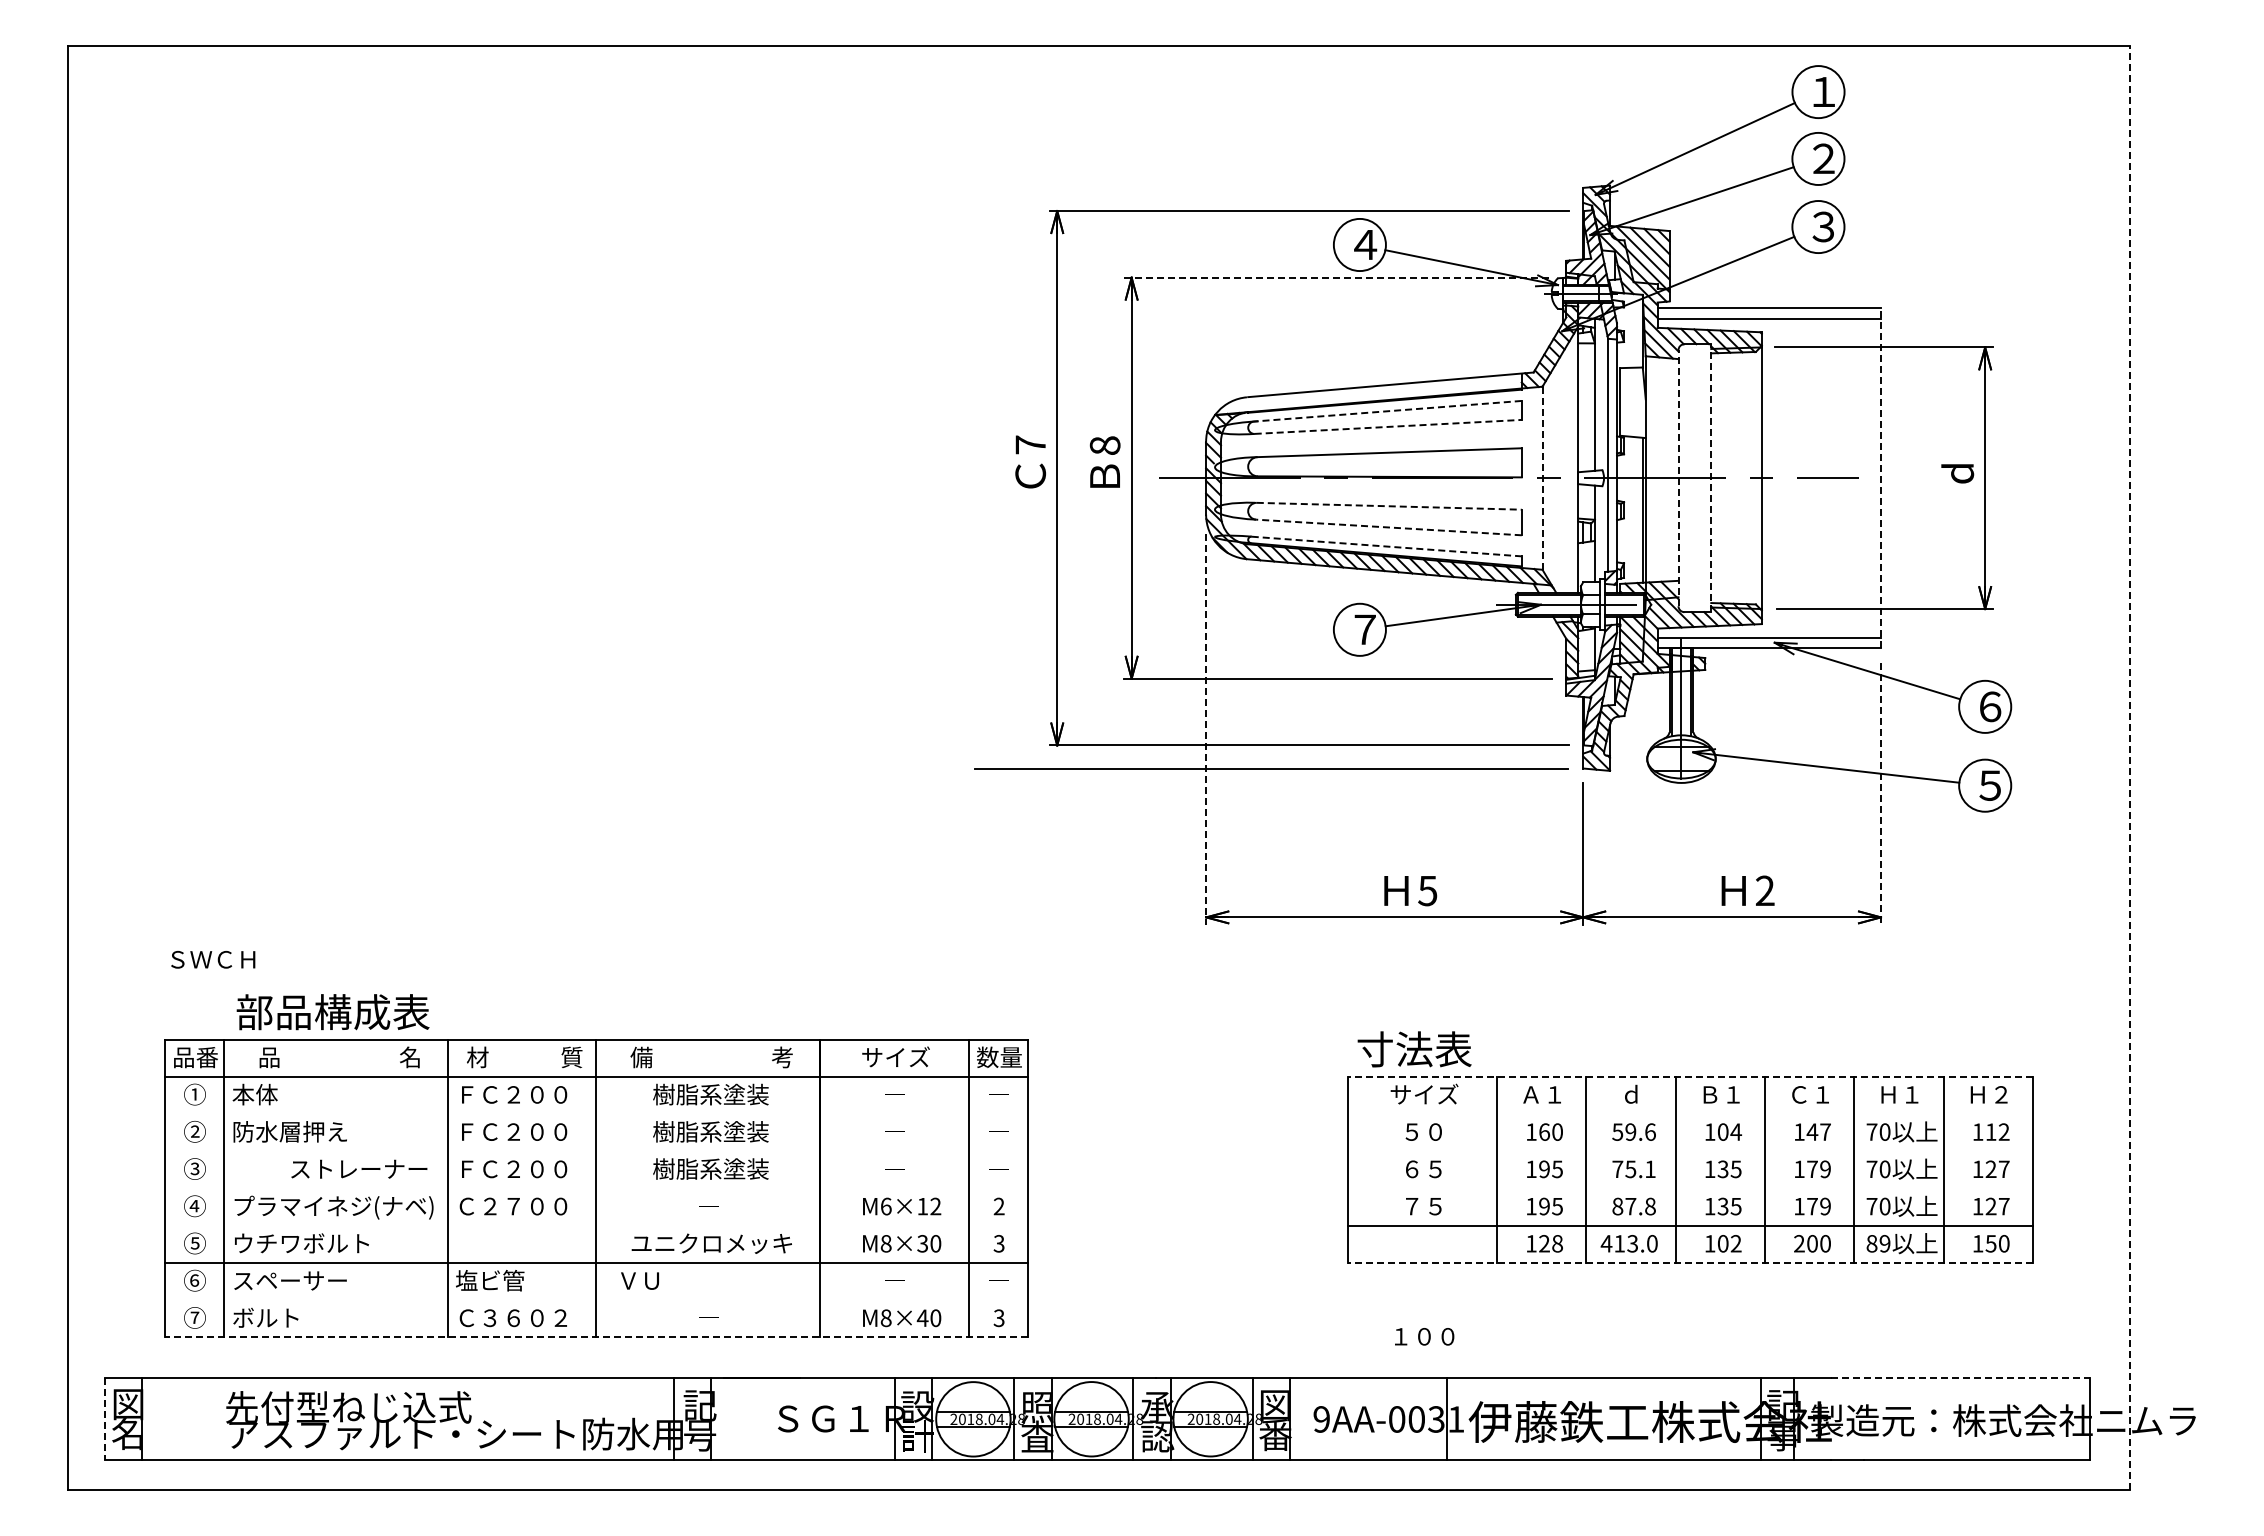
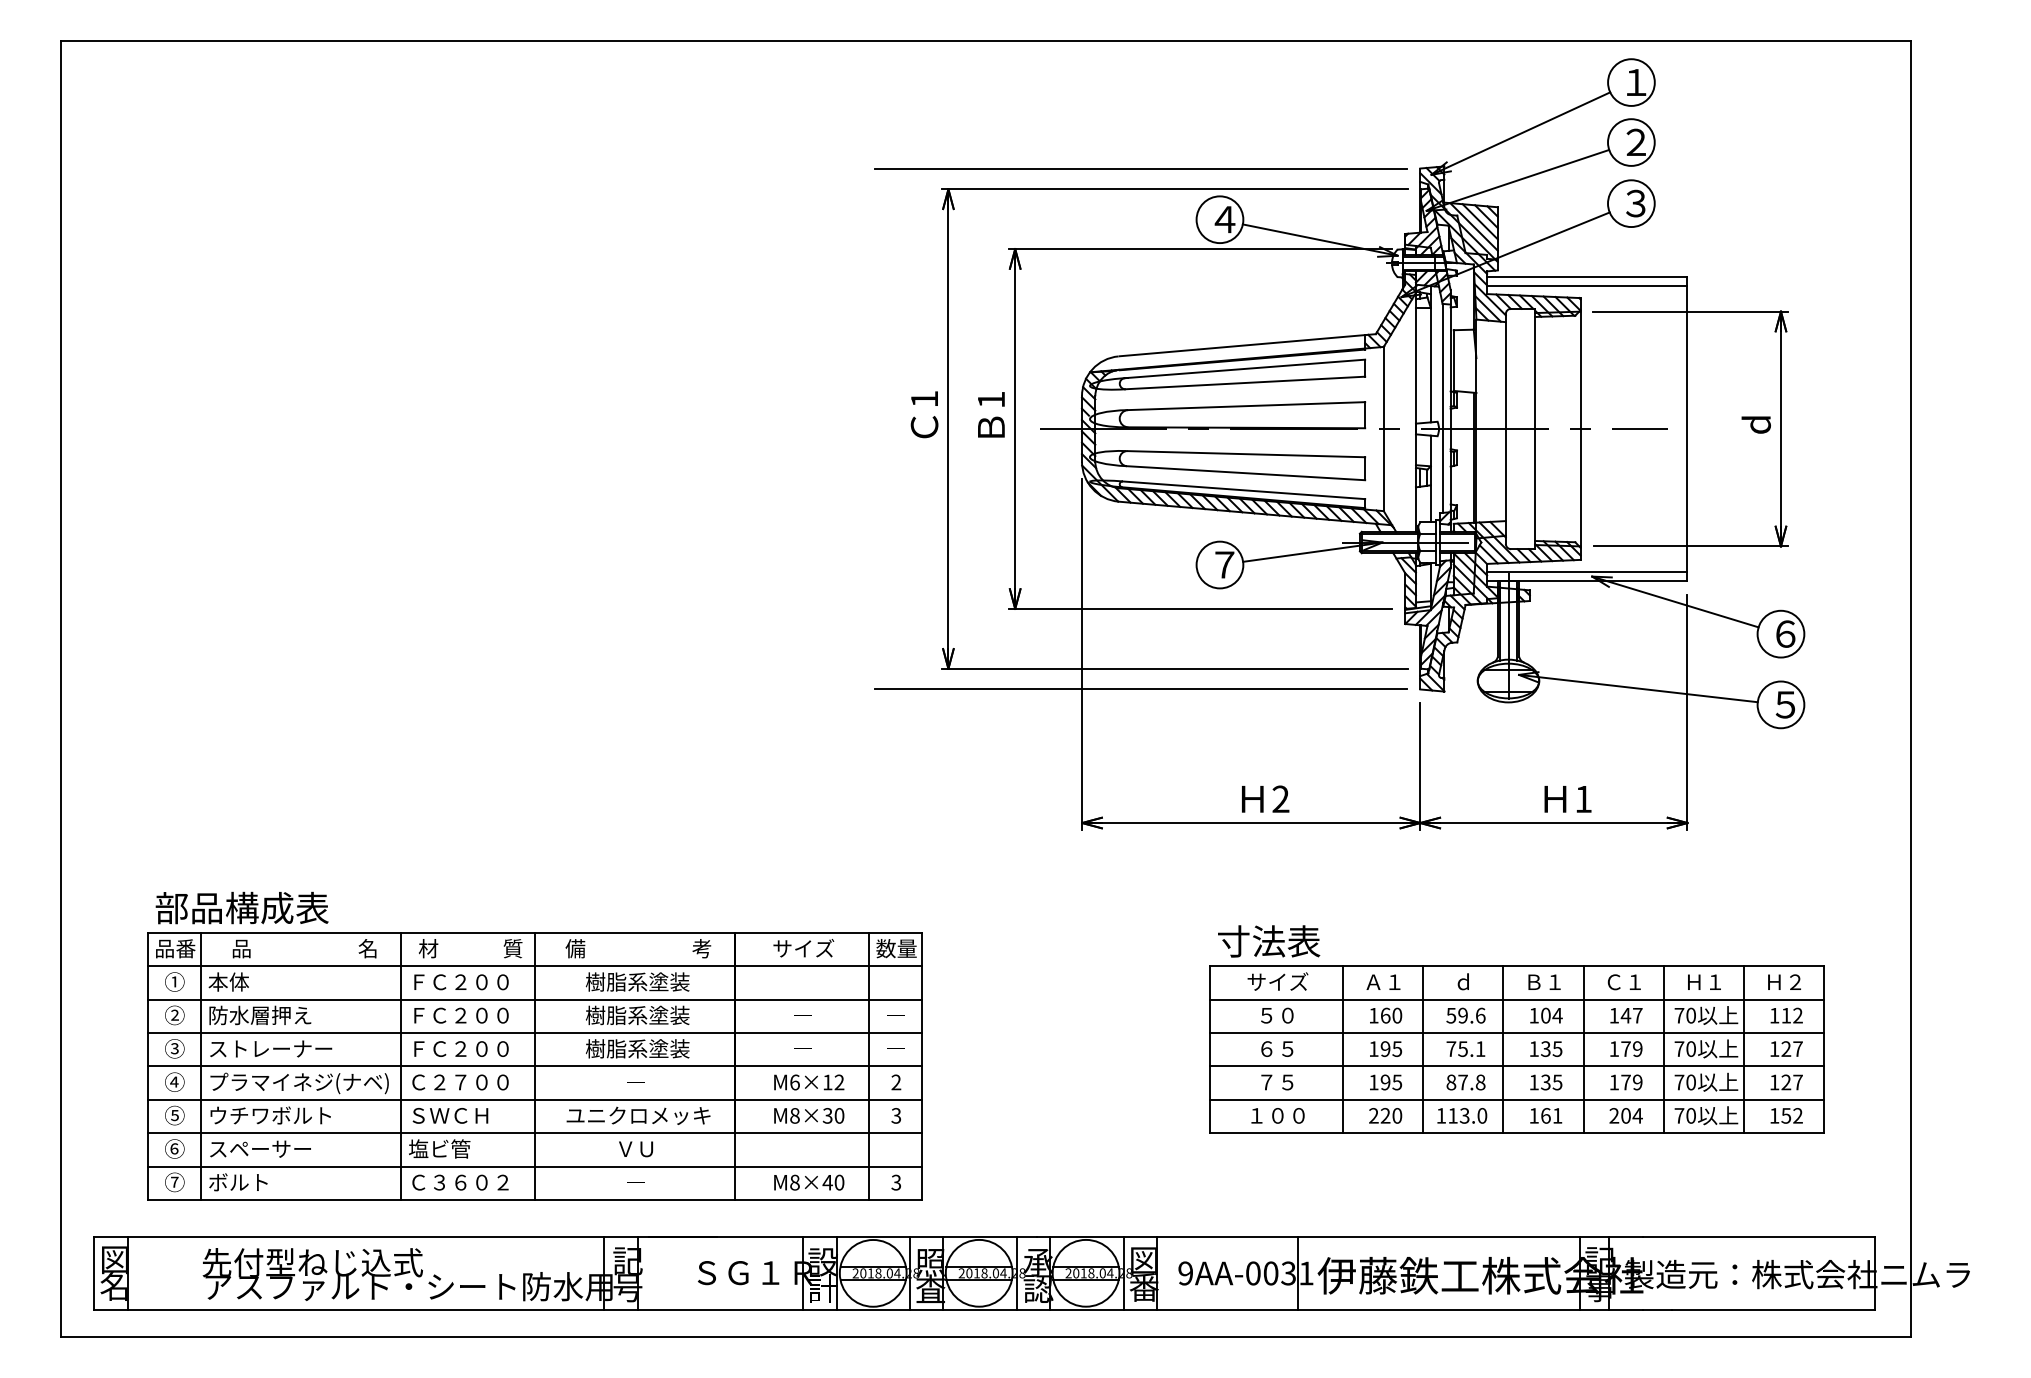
line: (1271, 187) -> (1140, 168), added
line: (1337, 277) -> (1199, 248), dashed -> solid
line: (1387, 411) -> (1244, 369), dashed -> solid
line: (1388, 426) -> (1245, 382), dashed -> solid
text: (1030, 444) -> (924, 398), 7 -> 1
text: (1104, 445) -> (990, 399), 8 -> 1
line: (1678, 477) -> (1505, 428), dashed -> solid
line: (1542, 478) -> (1383, 429), dashed -> solid
line: (1711, 478) -> (1535, 429), dashed -> solid
line: (1880, 478) -> (1687, 429), dashed -> solid
line: (1389, 506) -> (1246, 454), dashed -> solid
line: (1388, 527) -> (1245, 473), dashed -> solid
line: (1387, 546) -> (1244, 490), dashed -> solid
line: (1206, 729) -> (1082, 654), dashed -> solid
line: (2129, 767) -> (1910, 688), dashed -> solid
line: (1880, 794) -> (1687, 712), dashed -> solid
text: (1427, 890) -> (1280, 798), 5 -> 2
text: (1765, 890) -> (1583, 798), 2 -> 1
text: (213, 959) -> (450, 1115), moved
text: (332, 1012) -> (241, 908), moved
line: (1690, 1076) -> (1516, 965), dashed -> solid
line: (596, 1114) -> (535, 999), added
line: (1690, 1114) -> (1516, 999), added
line: (596, 1151) -> (535, 1033), added
line: (1690, 1151) -> (1516, 1033), added
text: (359, 1168) -> (271, 1048), moved
line: (596, 1188) -> (535, 1066), added
line: (1690, 1188) -> (1516, 1066), added
line: (596, 1225) -> (535, 1099), added
text: (1544, 1243) -> (1385, 1115), 128 -> 220
text: (1606, 1243) -> (1441, 1115), 413.0 -> 113.0
text: (1729, 1243) -> (1551, 1115), 102 -> 161
text: (1825, 1243) -> (1637, 1115), 200 -> 204
text: (1878, 1243) -> (1685, 1115), 89 -> 70
text: (2003, 1243) -> (1797, 1115), 150 -> 152
line: (1690, 1263) -> (1516, 1133), dashed -> solid
text: (639, 1280) -> (635, 1148), moved
line: (596, 1300) -> (535, 1166), added
text: (1424, 1336) -> (1277, 1115), moved
line: (596, 1337) -> (535, 1199), dashed -> solid
line: (1960, 1378) -> (1758, 1236), dashed -> solid
line: (105, 1419) -> (94, 1273), dashed -> solid

